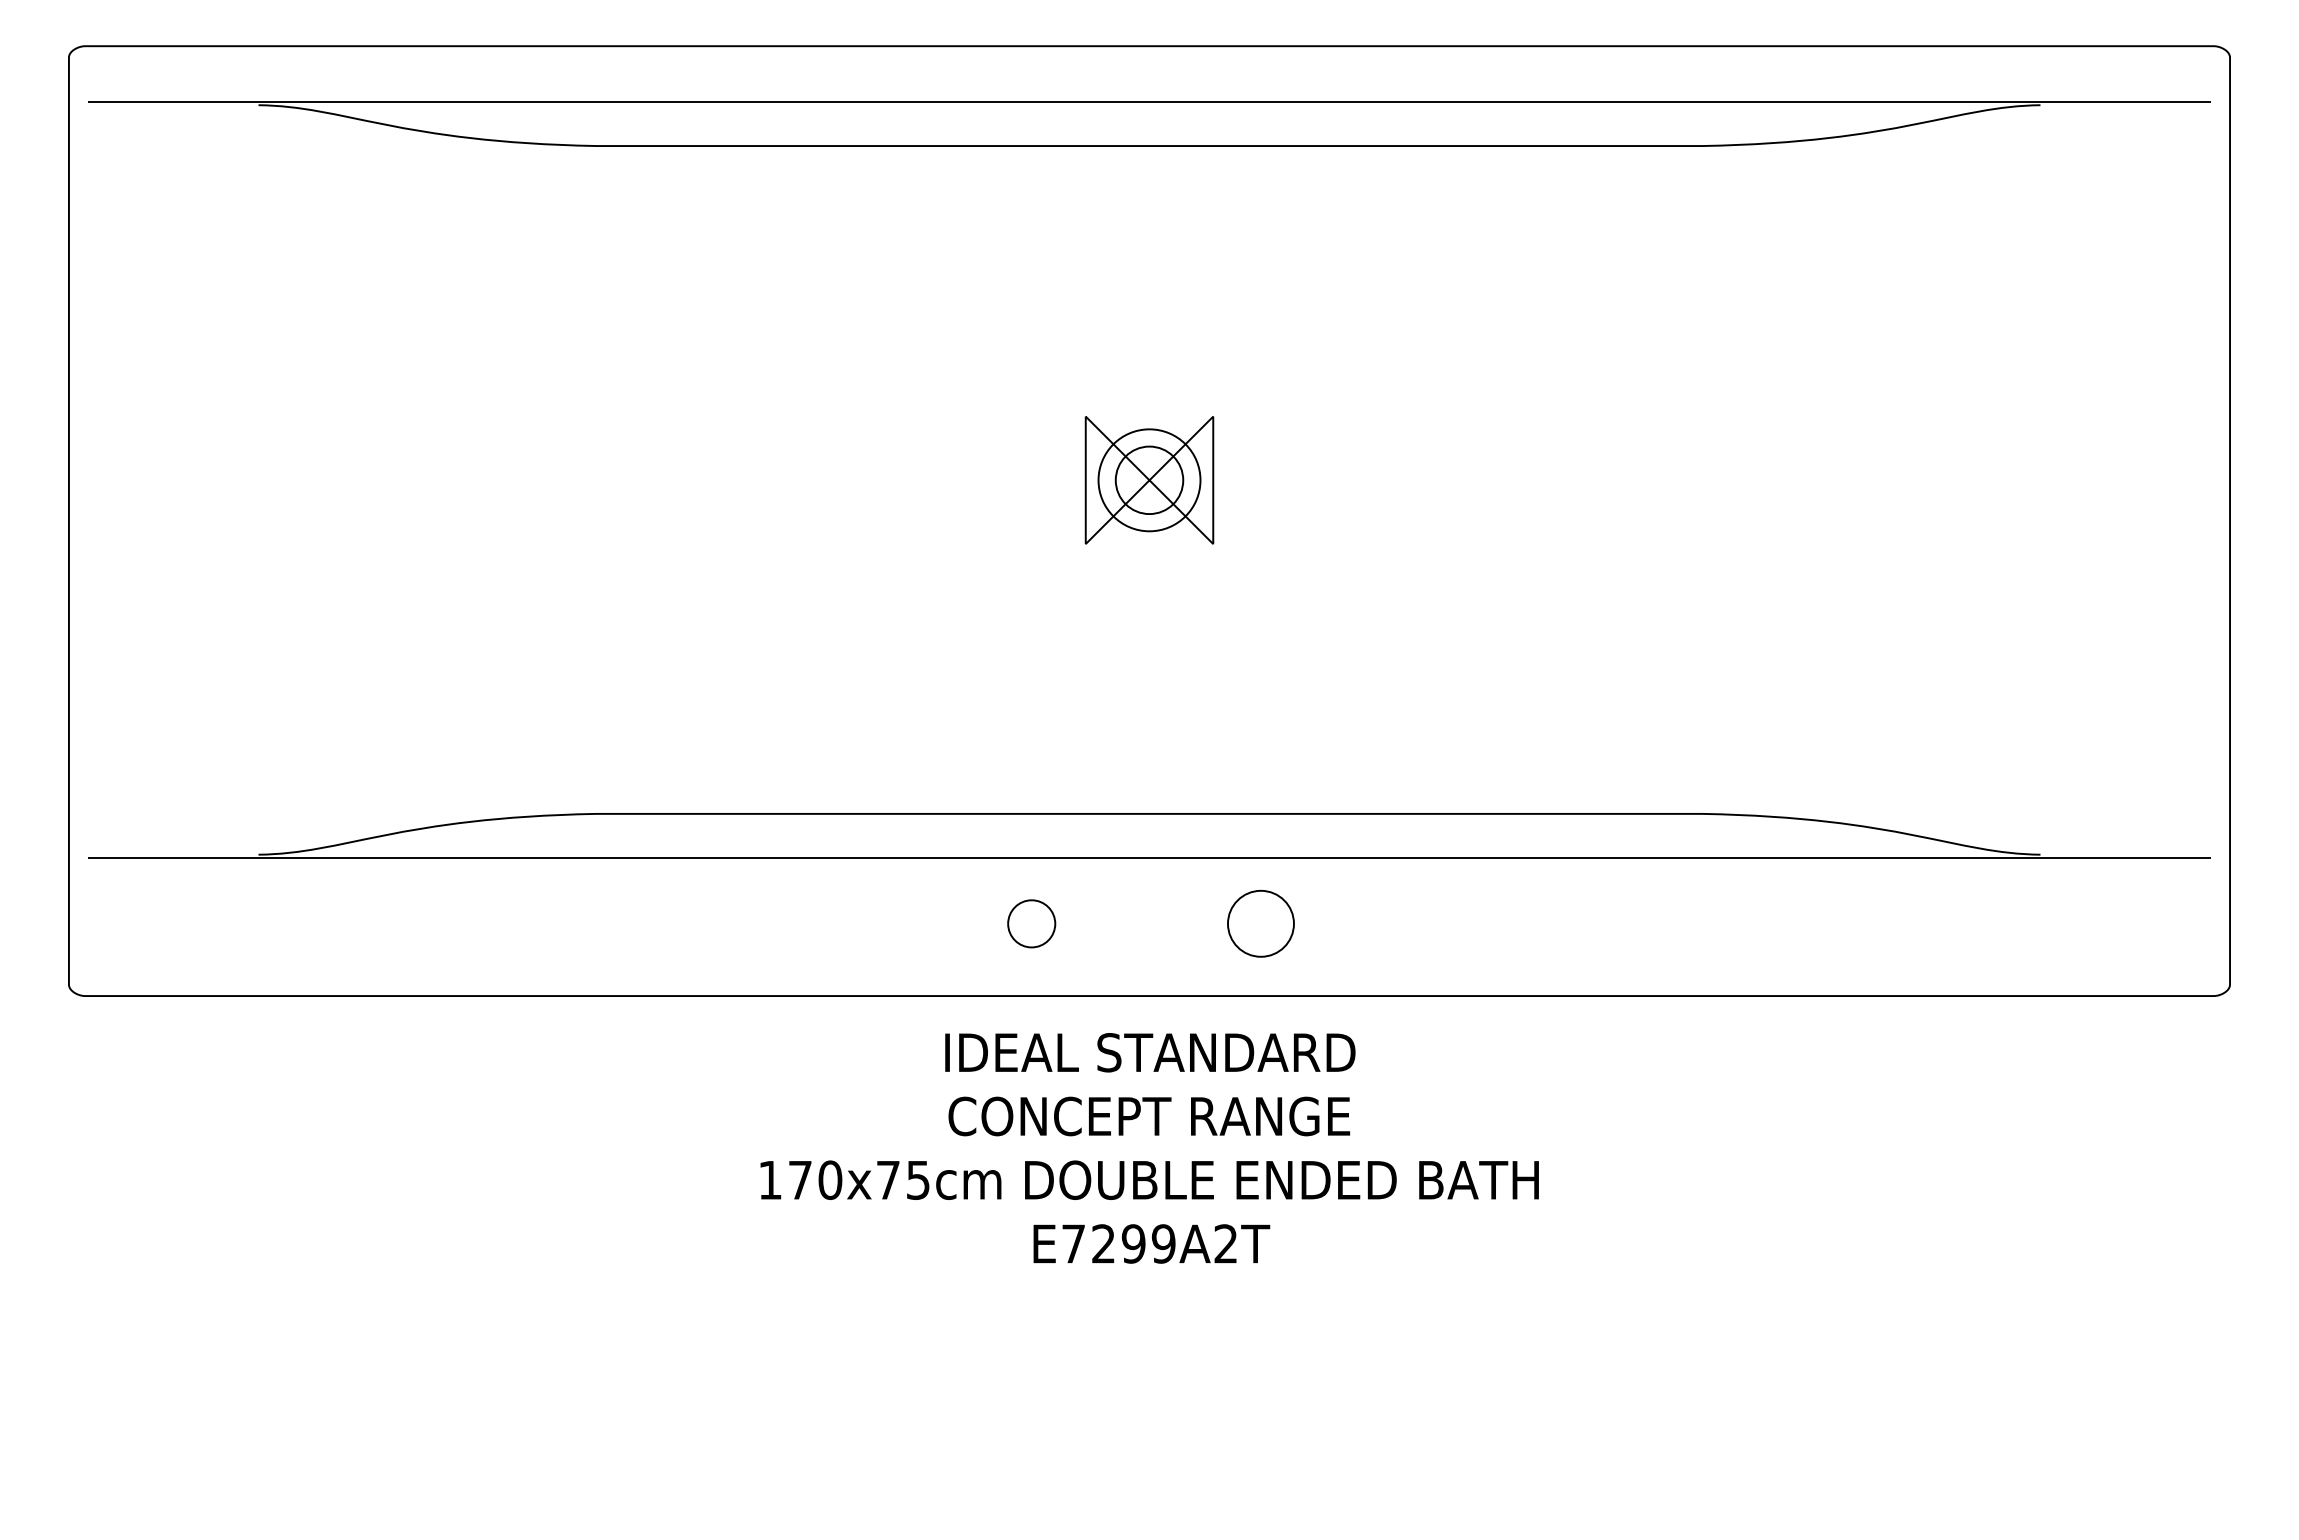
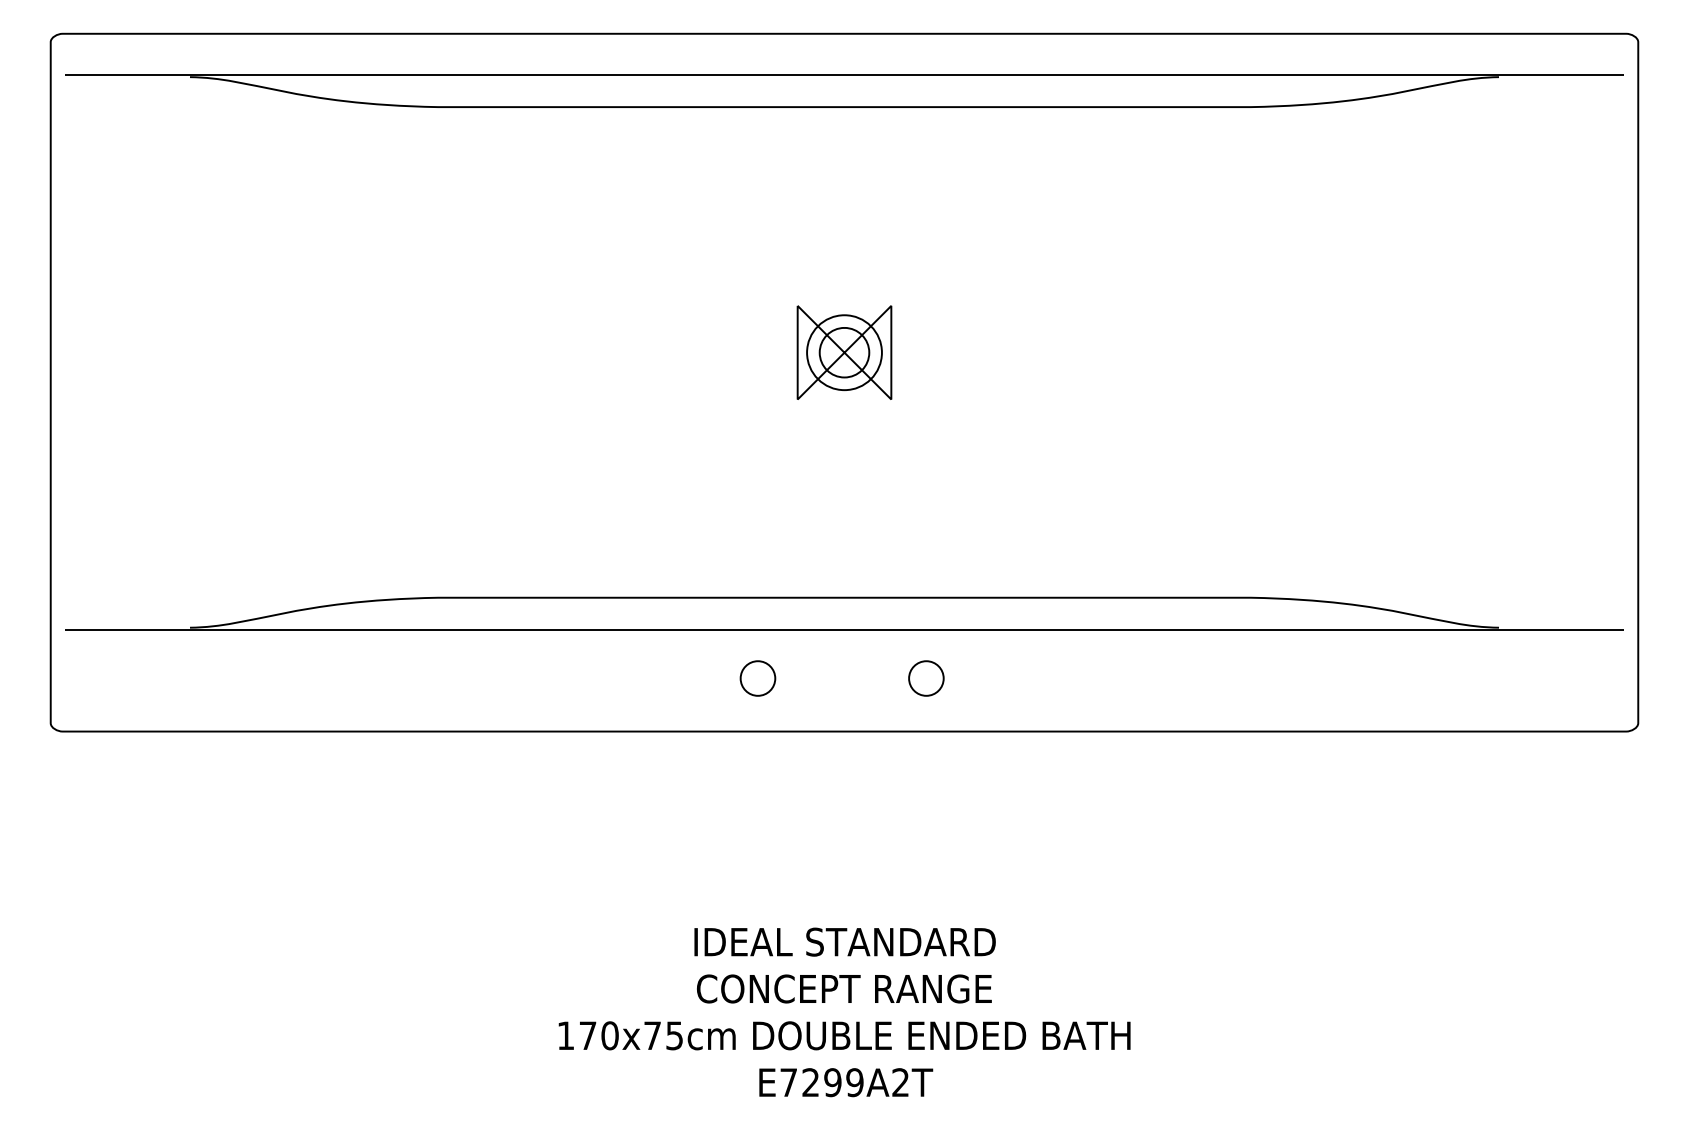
part: (1260, 923) -> (926, 678), size x0.71
text: (1149, 1148) -> (844, 1012), moved

